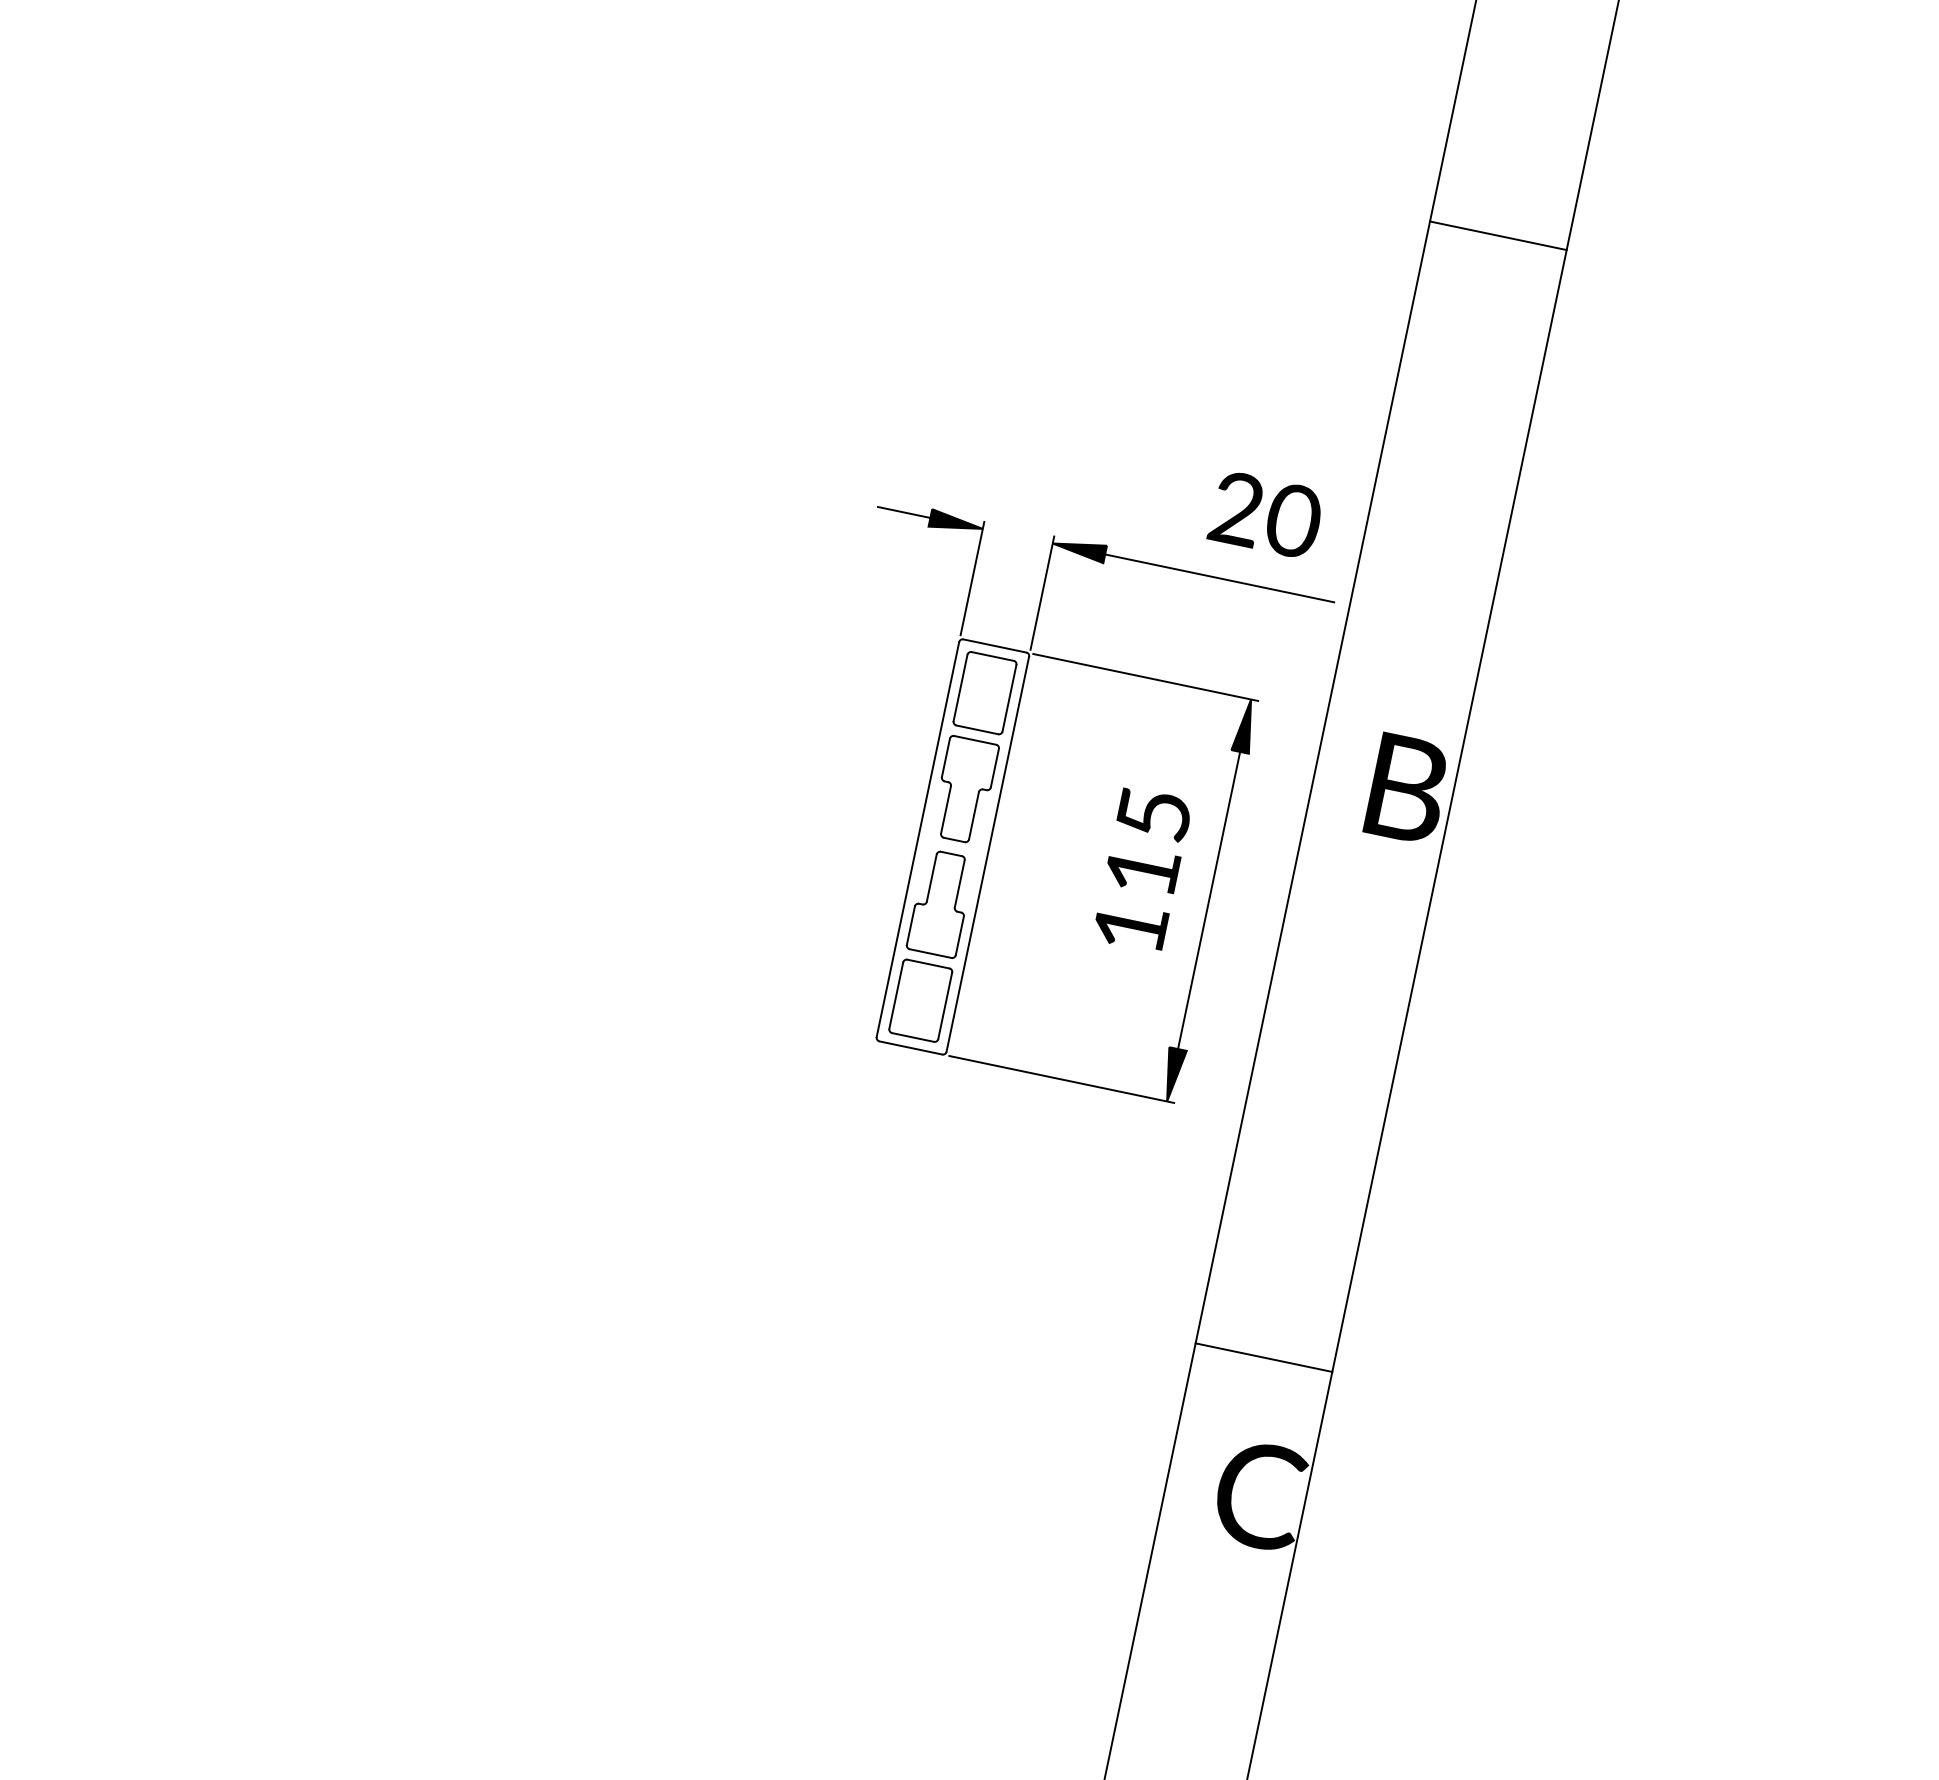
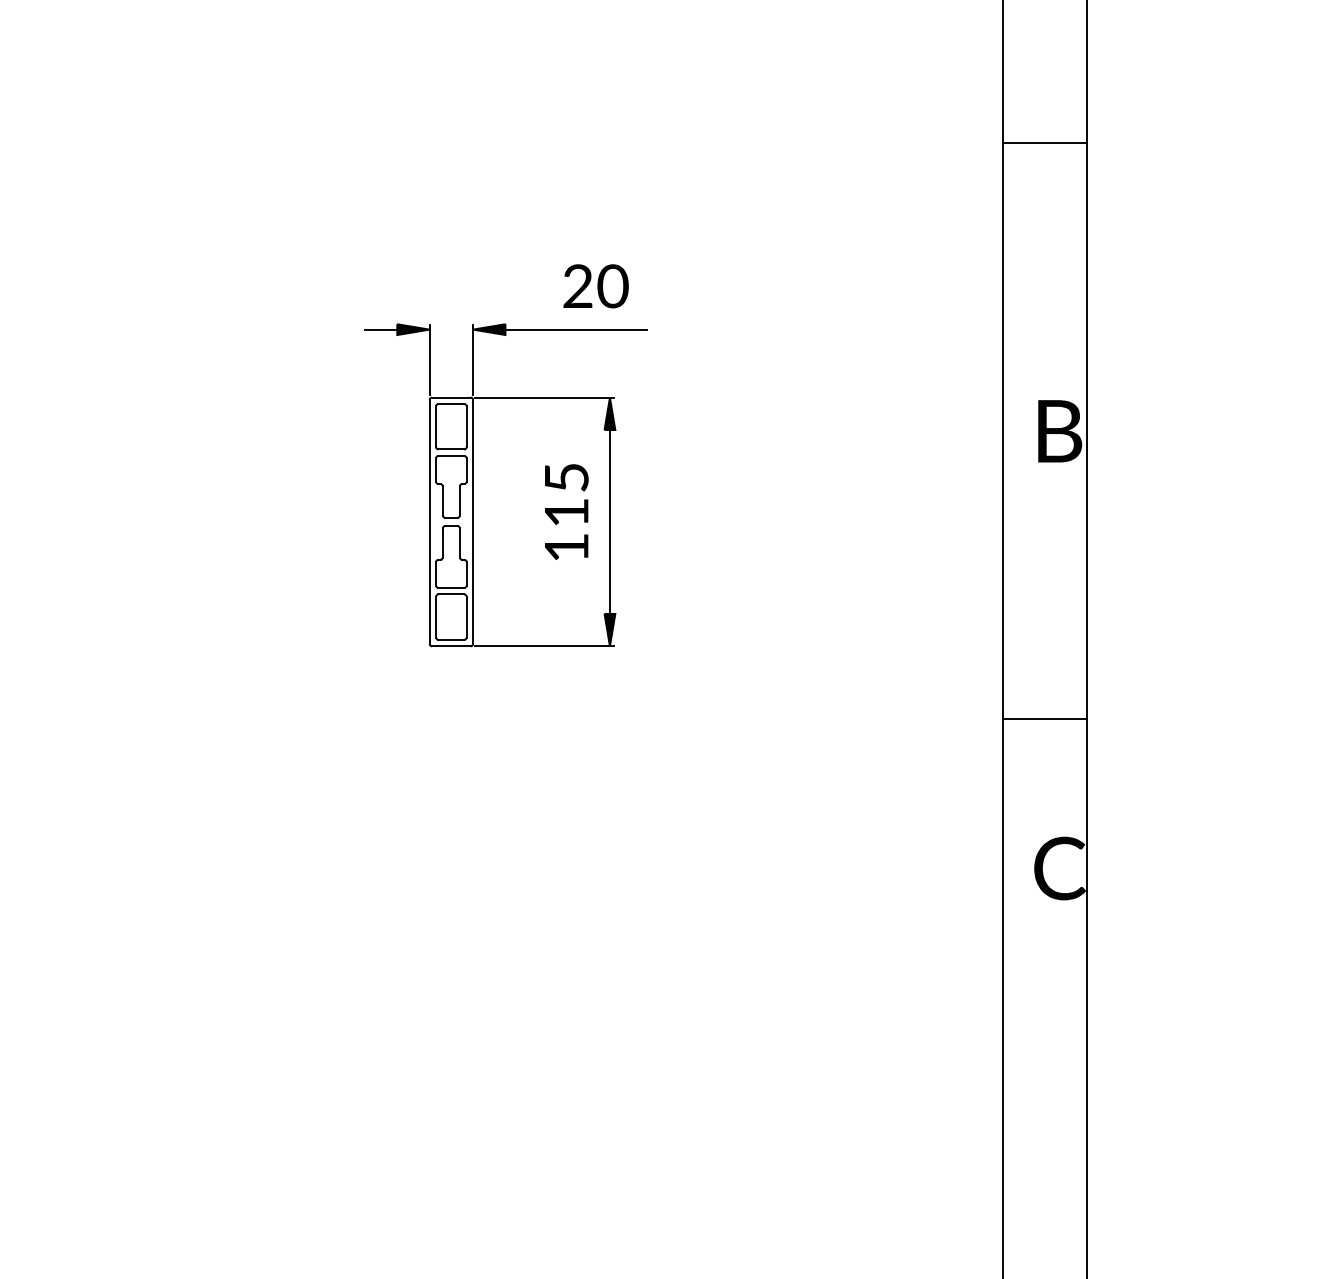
line: (1497, 234) -> (1044, 142), moved
part: (1062, 757) -> (505, 455), moved
line: (1262, 1357) -> (1044, 719), moved

